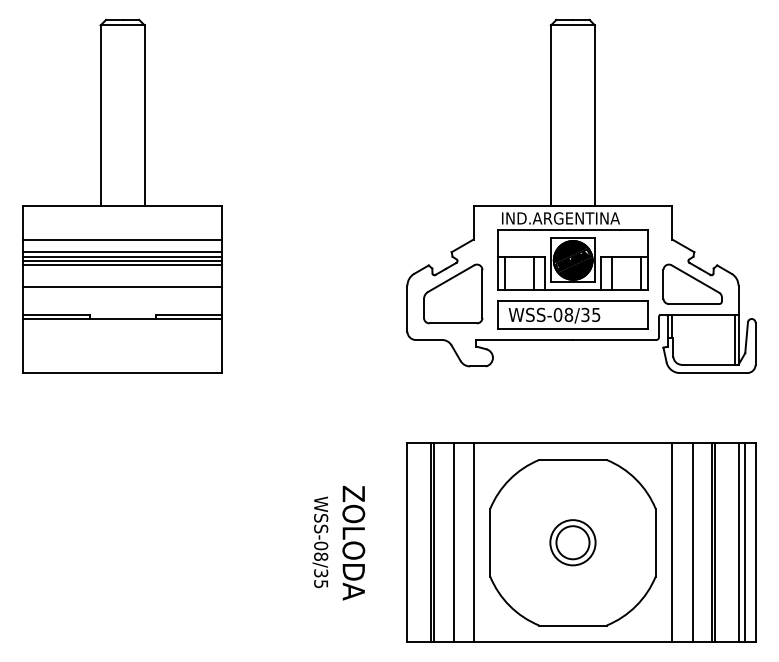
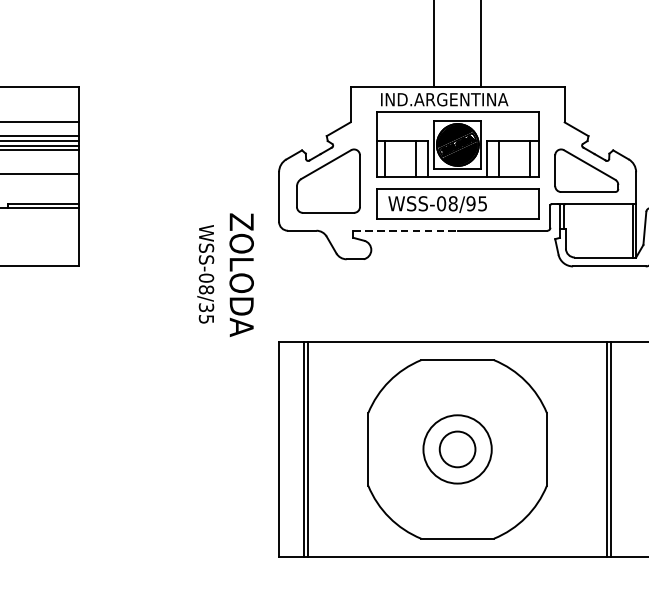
text: (585, 314) -> (471, 203), WSS-08/35 -> WSS-08/95
line: (525, 339) -> (406, 230), solid -> dashed
text: (338, 542) -> (225, 274), moved
line: (453, 542) -> (328, 449), removed
line: (473, 542) -> (350, 449), removed
circle: (572, 542) -> (457, 449), size x1.4
line: (672, 542) -> (564, 449), removed
line: (692, 542) -> (586, 449), removed
line: (738, 542) -> (636, 449), removed
line: (745, 542) -> (643, 449), removed

